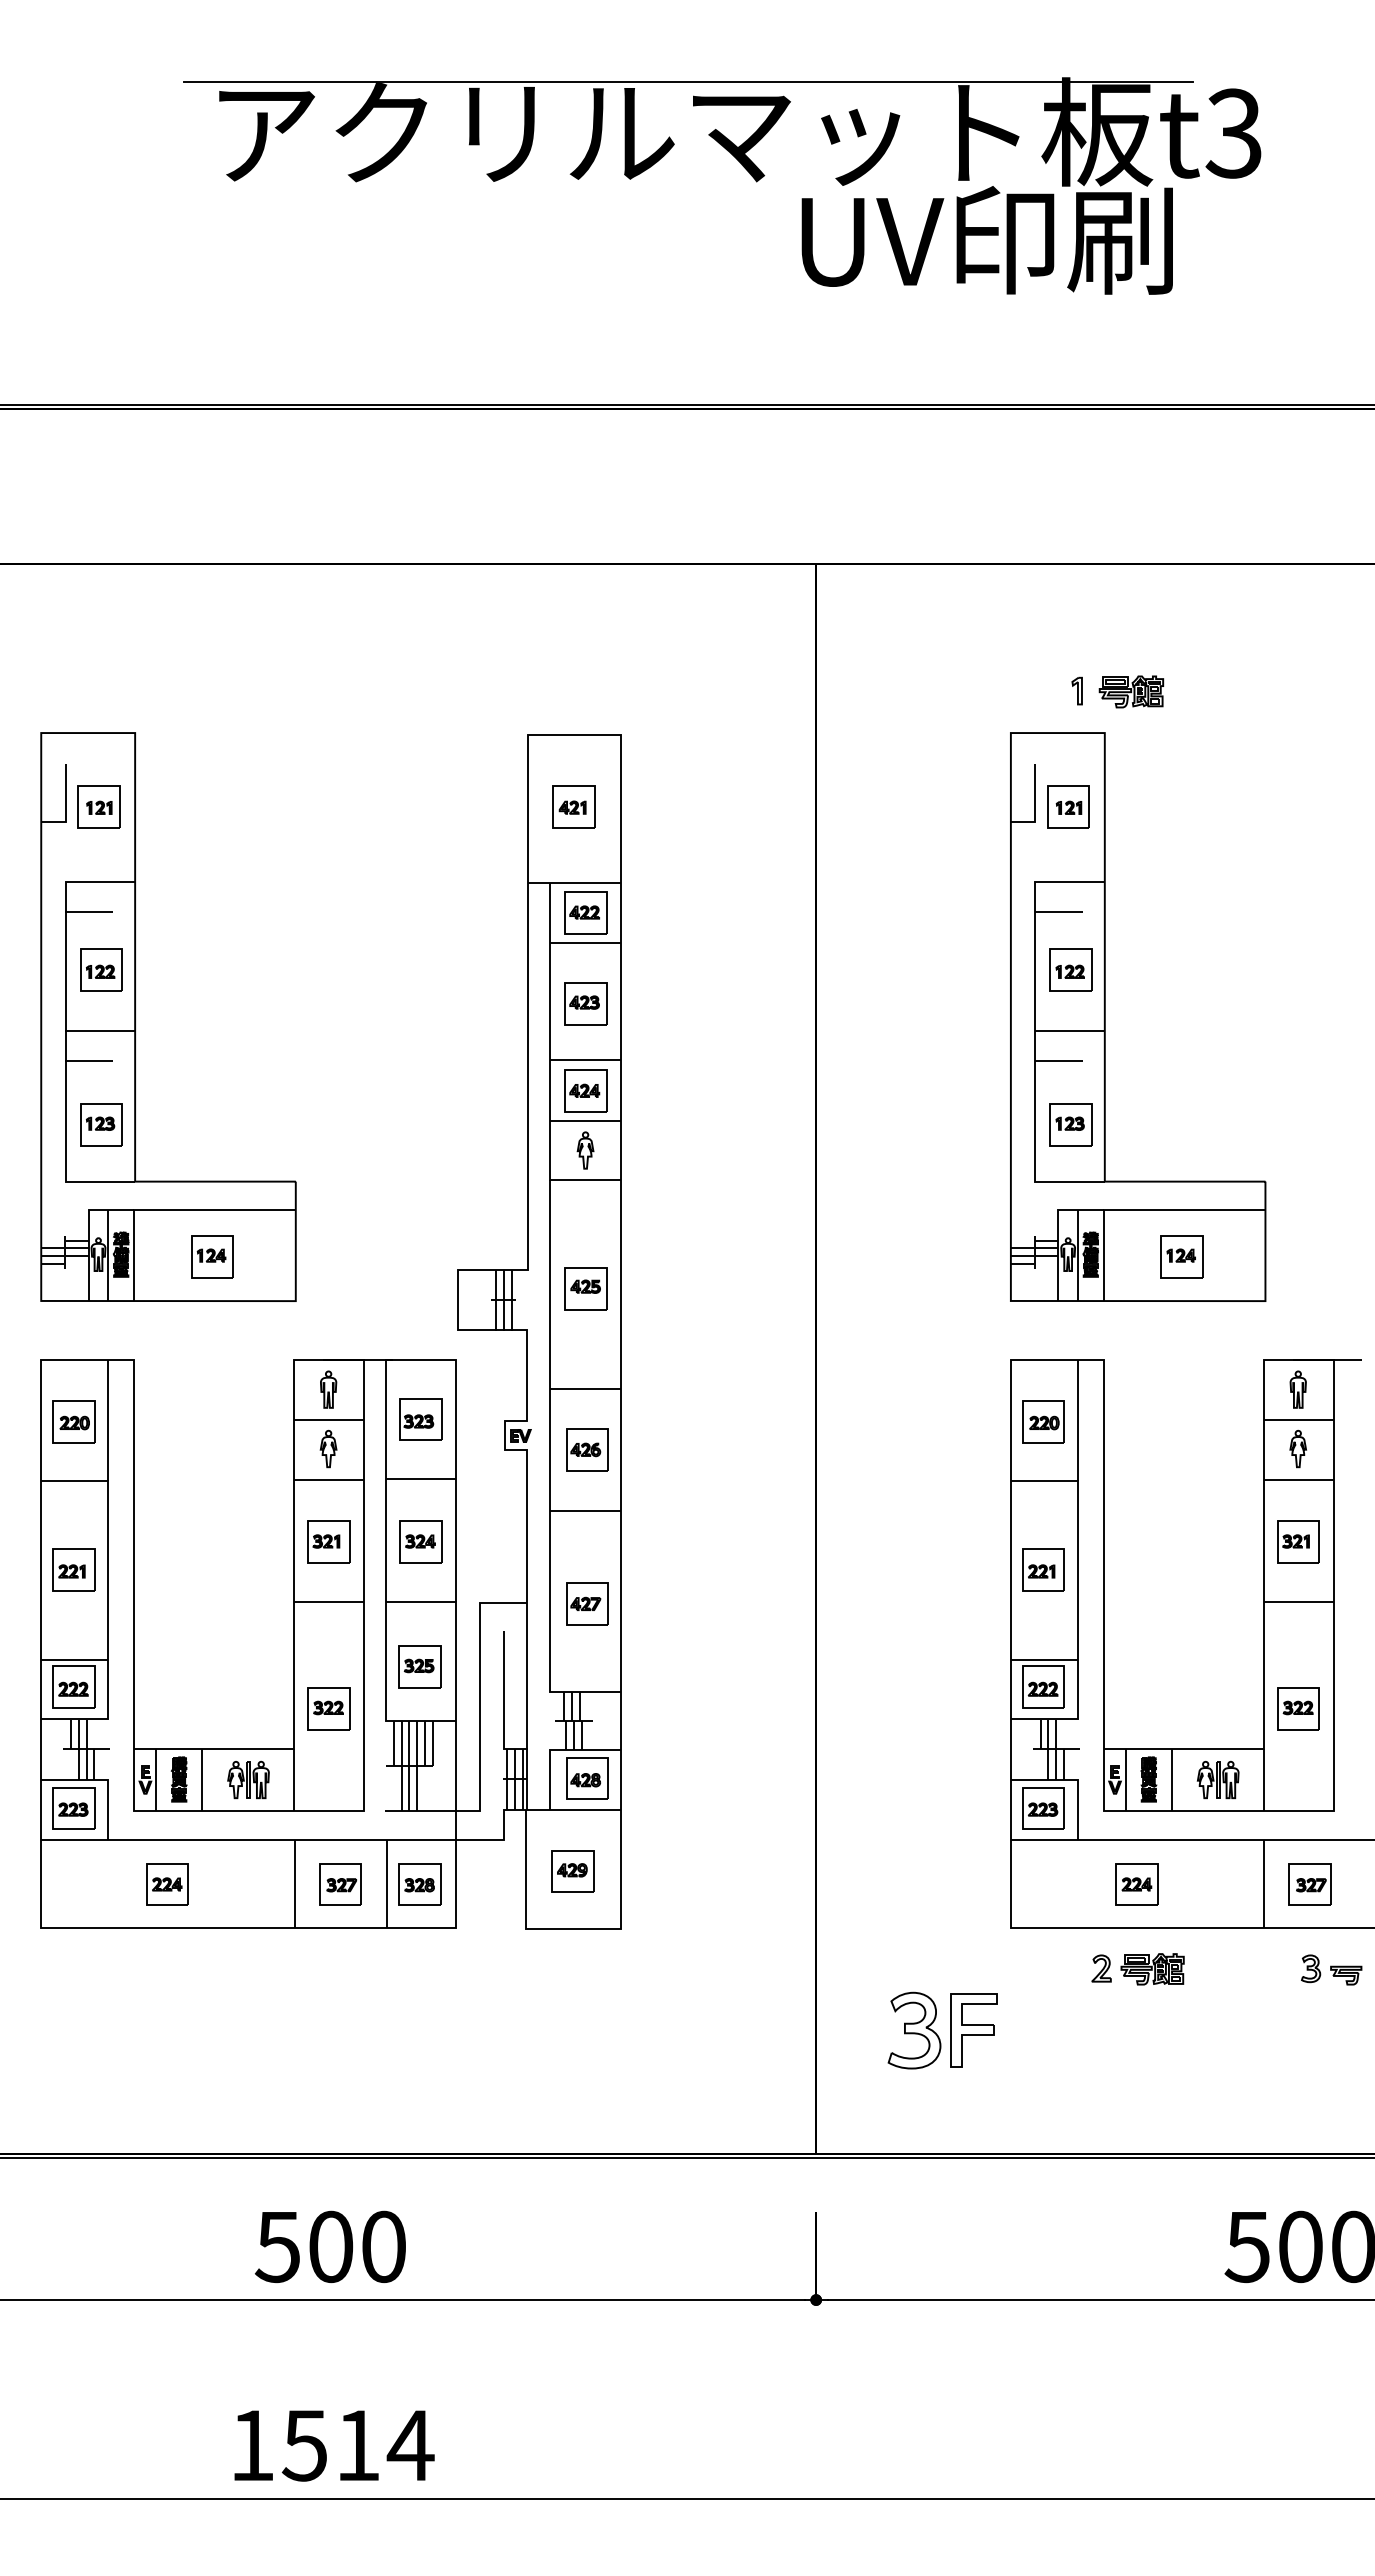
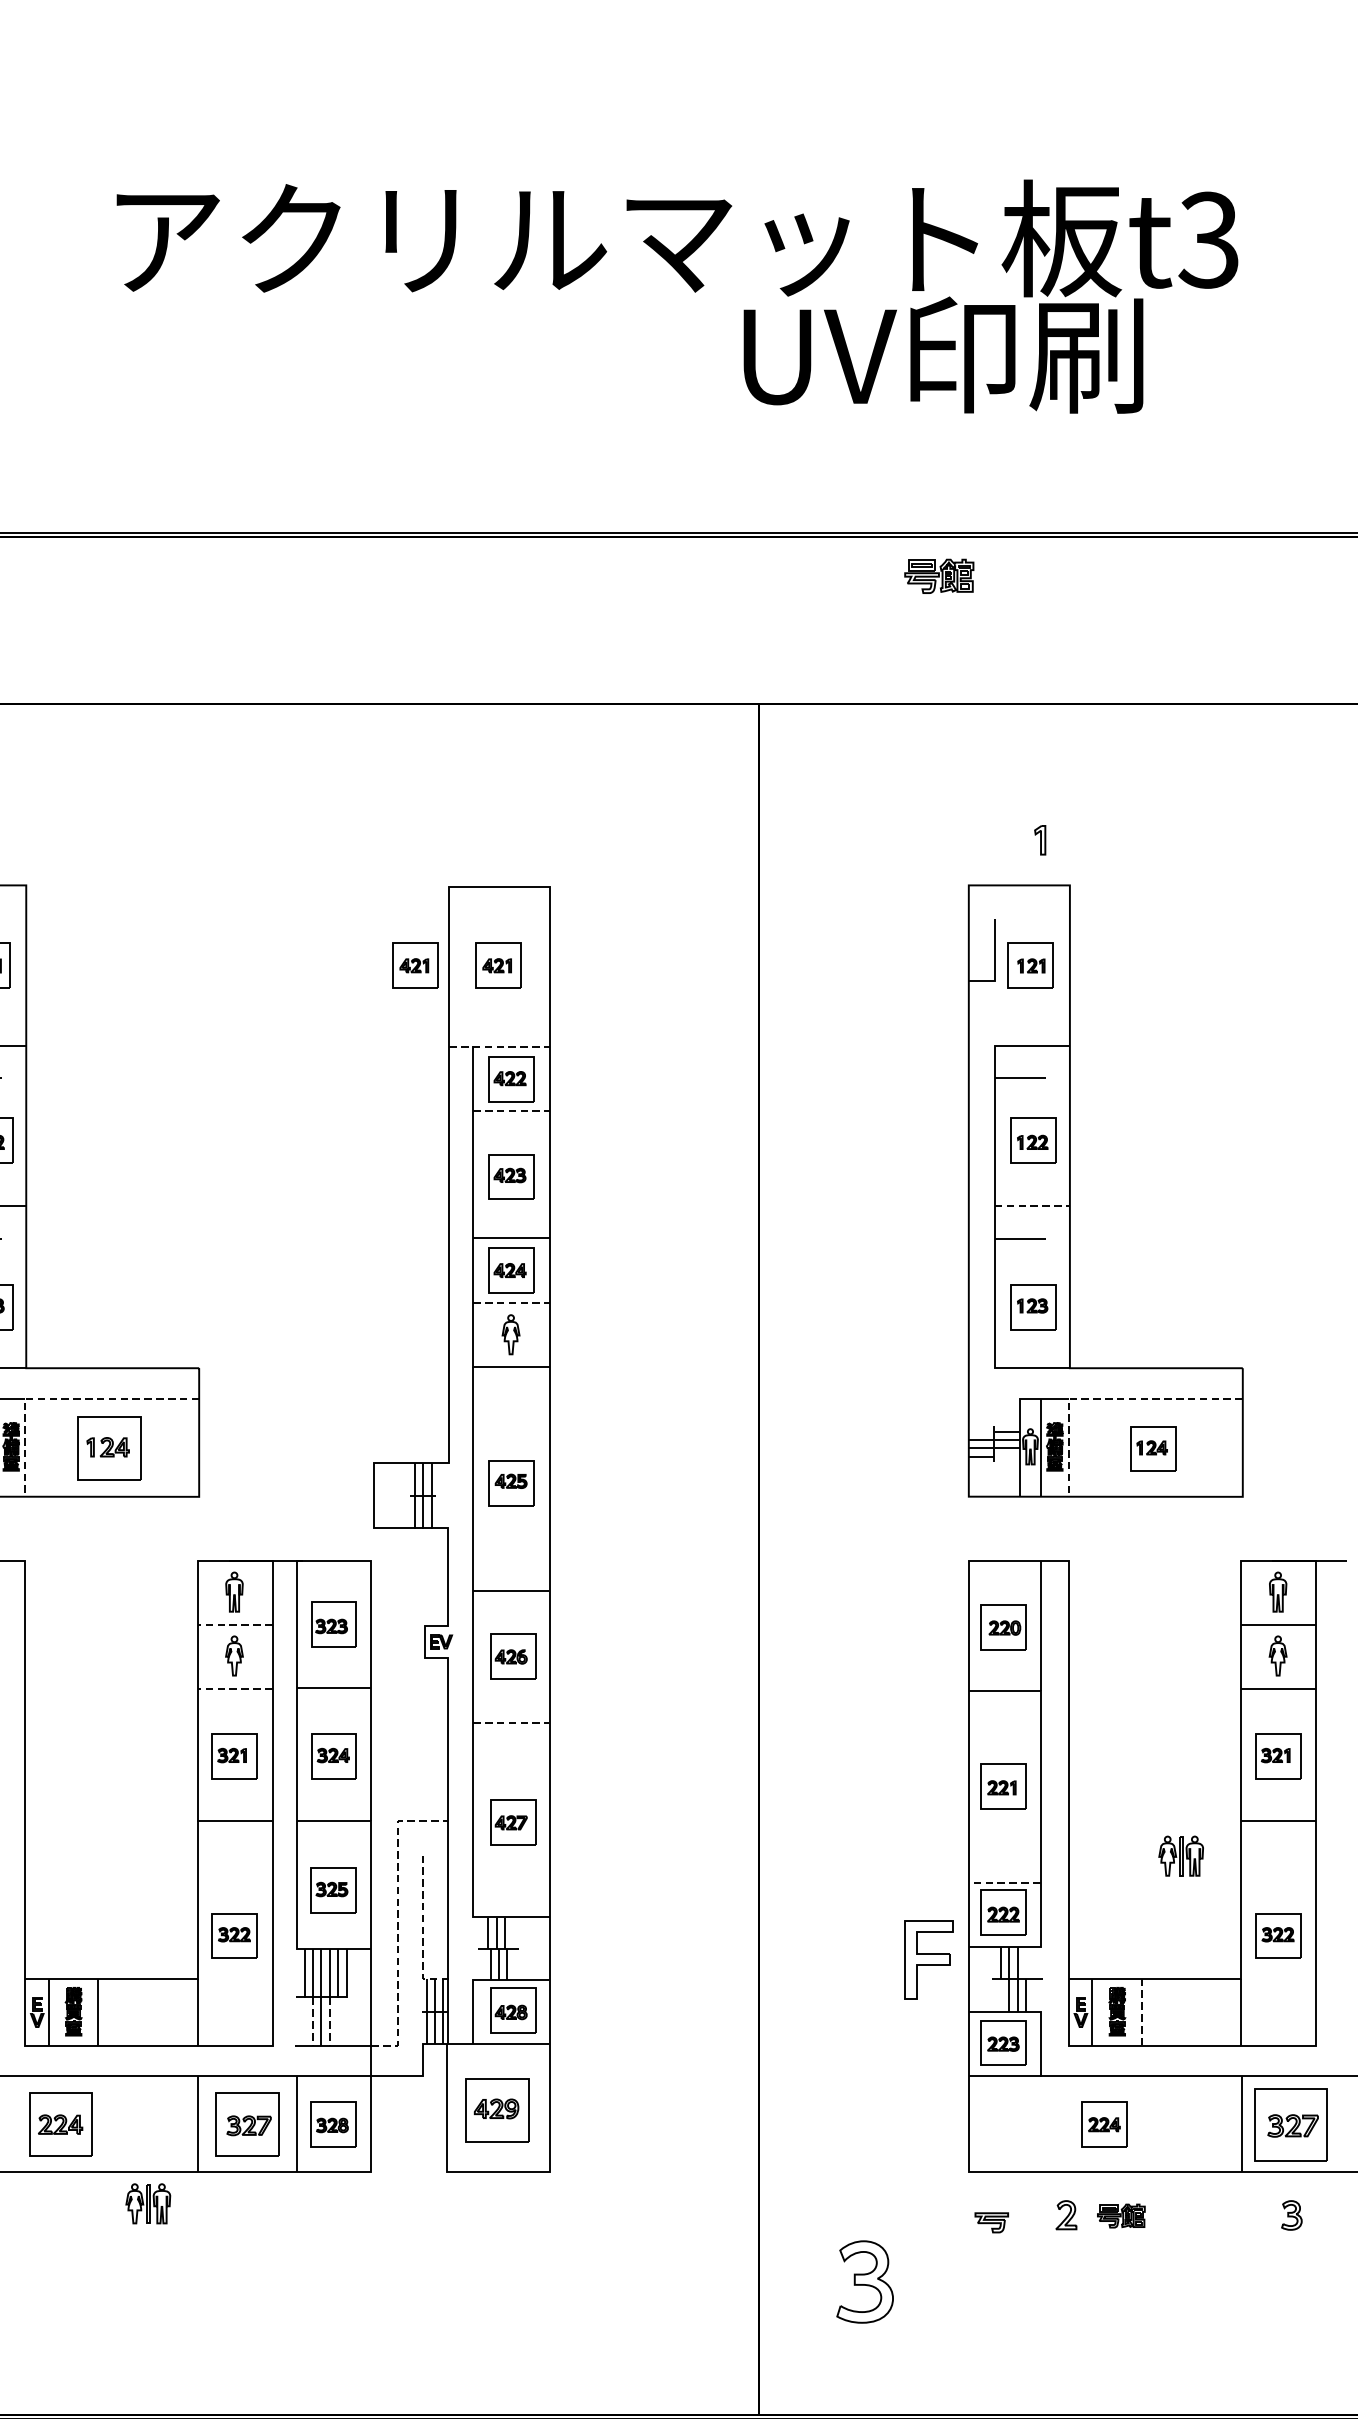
line: (687, 82) -> (620, 185), removed
part: (1131, 691) -> (939, 575), moved
part: (496, 806) -> (415, 964), added
line: (574, 883) -> (499, 1047), solid -> dashed
line: (585, 942) -> (510, 1110), solid -> dashed
line: (1069, 1031) -> (1031, 1206), solid -> dashed
line: (585, 1121) -> (510, 1303), solid -> dashed
line: (168, 1209) -> (62, 1398), solid -> dashed
line: (1137, 1209) -> (1105, 1398), solid -> dashed
part: (212, 1256) -> (109, 1448), size x1.4
line: (329, 1420) -> (235, 1625), solid -> dashed
line: (329, 1479) -> (235, 1688), solid -> dashed
line: (586, 1511) -> (512, 1723), solid -> dashed
line: (1043, 1659) -> (1003, 1882), solid -> dashed
line: (480, 1695) -> (397, 1921), solid -> dashed
line: (503, 1702) -> (422, 1928), solid -> dashed
part: (248, 1779) -> (148, 2203), moved
part: (1217, 1779) -> (1180, 1855), moved
line: (1171, 1780) -> (1141, 2012), solid -> dashed
line: (401, 1789) -> (312, 2022), solid -> dashed
line: (417, 1789) -> (330, 2022), solid -> dashed
part: (572, 1871) -> (496, 2110), size x1.4
part: (167, 1884) -> (61, 2124), size x1.4
part: (340, 1884) -> (247, 2124), size x1.4
part: (1309, 1884) -> (1290, 2124), size x1.6
part: (1152, 1969) -> (1121, 2216), size x0.7
part: (1346, 1975) -> (992, 2222), moved
part: (973, 2030) -> (928, 1960), moved

